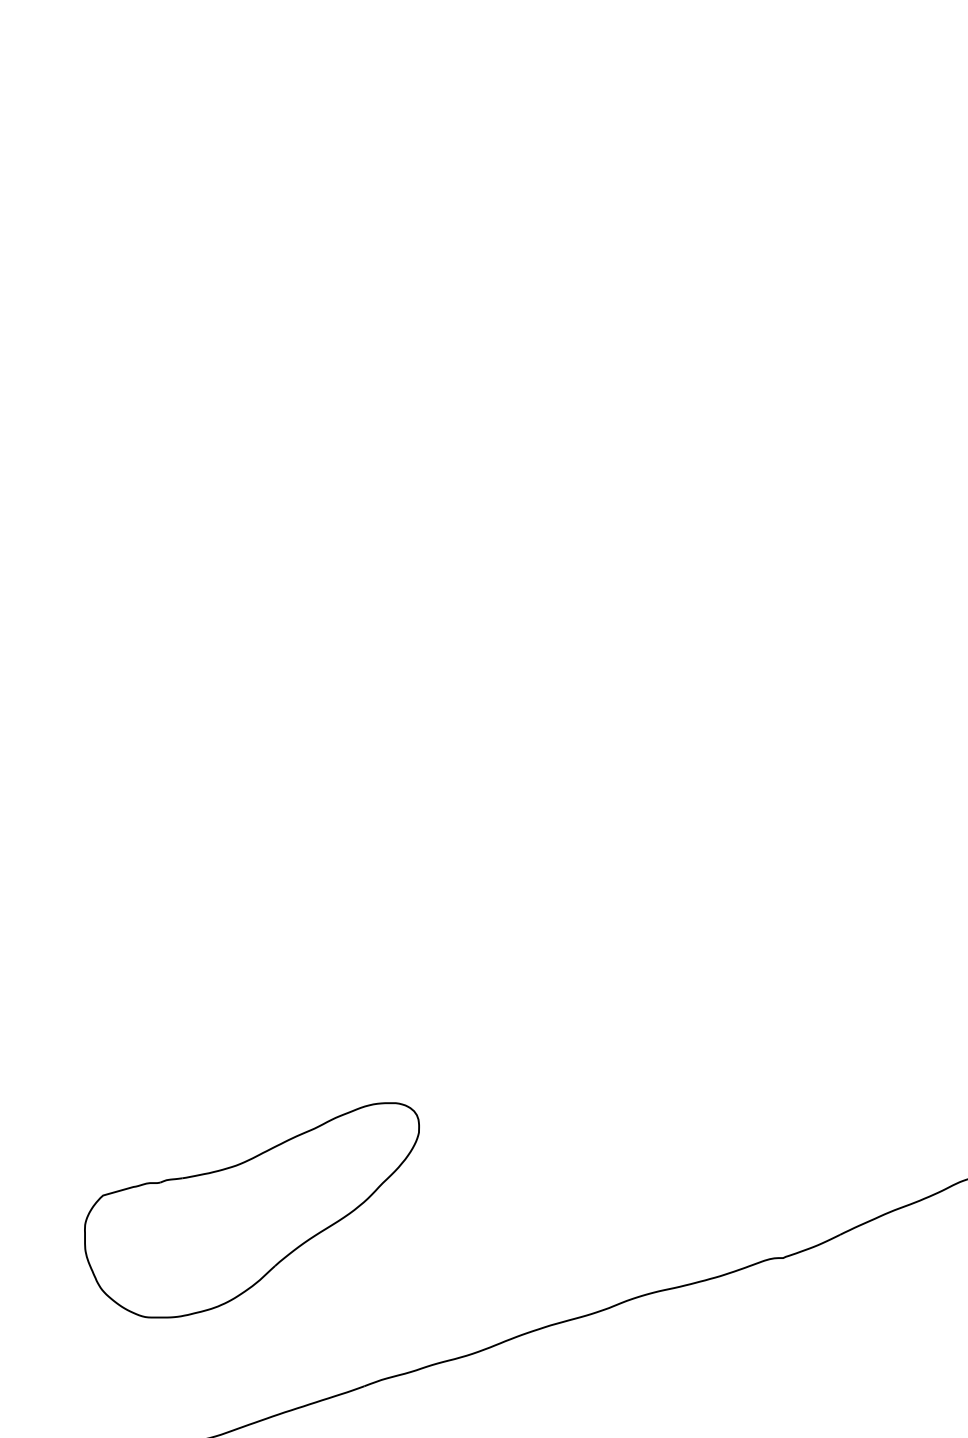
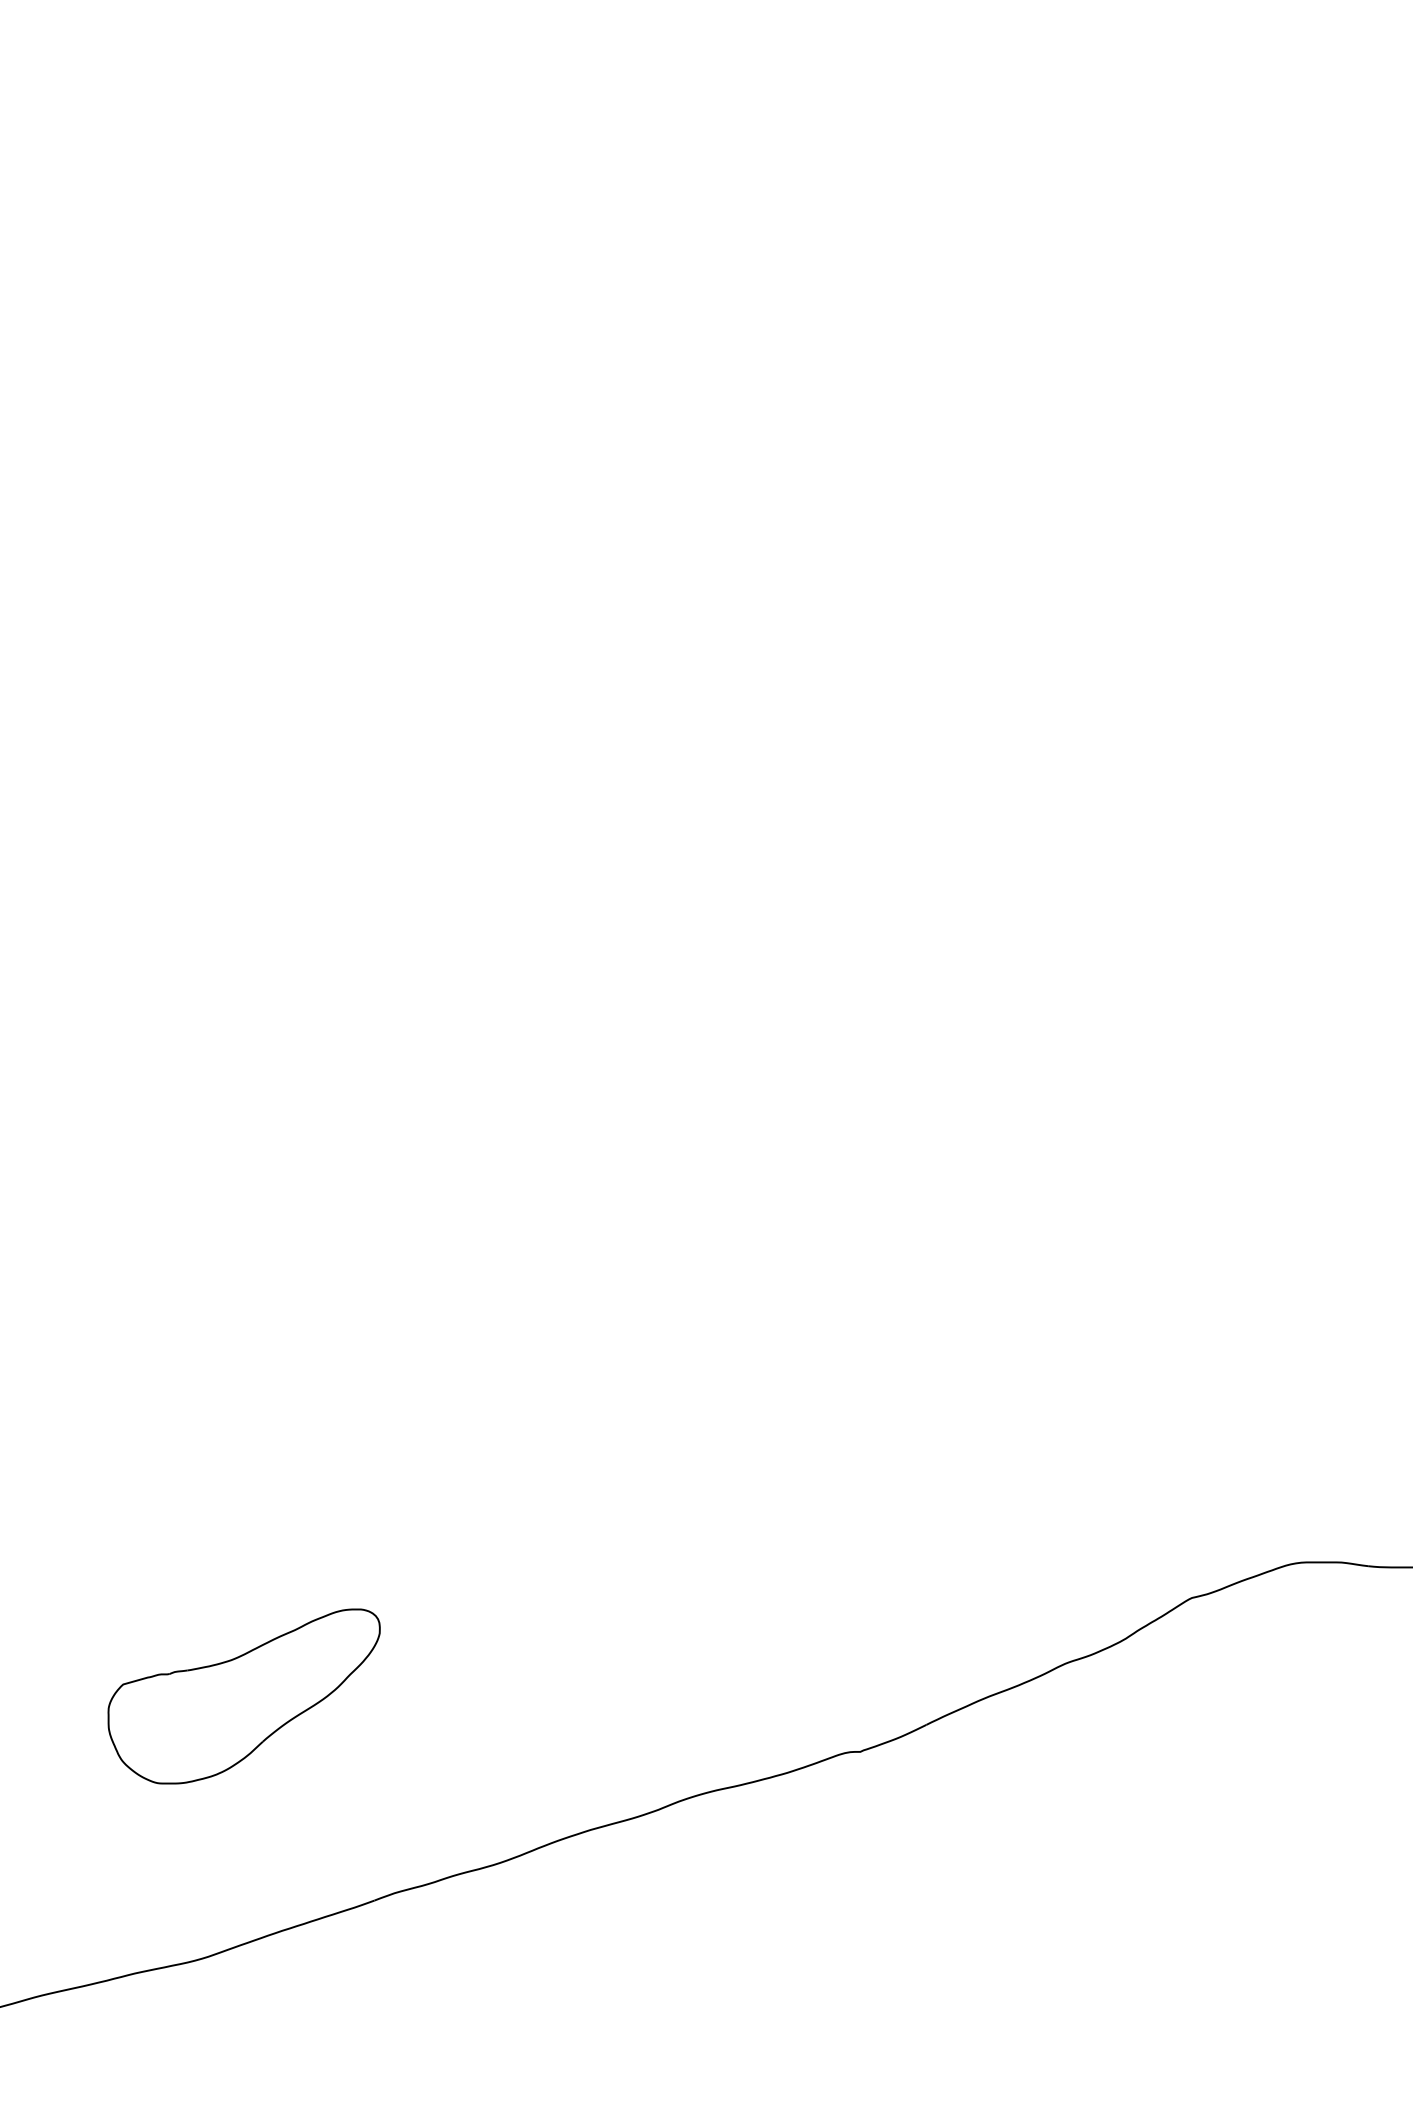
part: (251, 1210) -> (243, 1696), size x0.7

